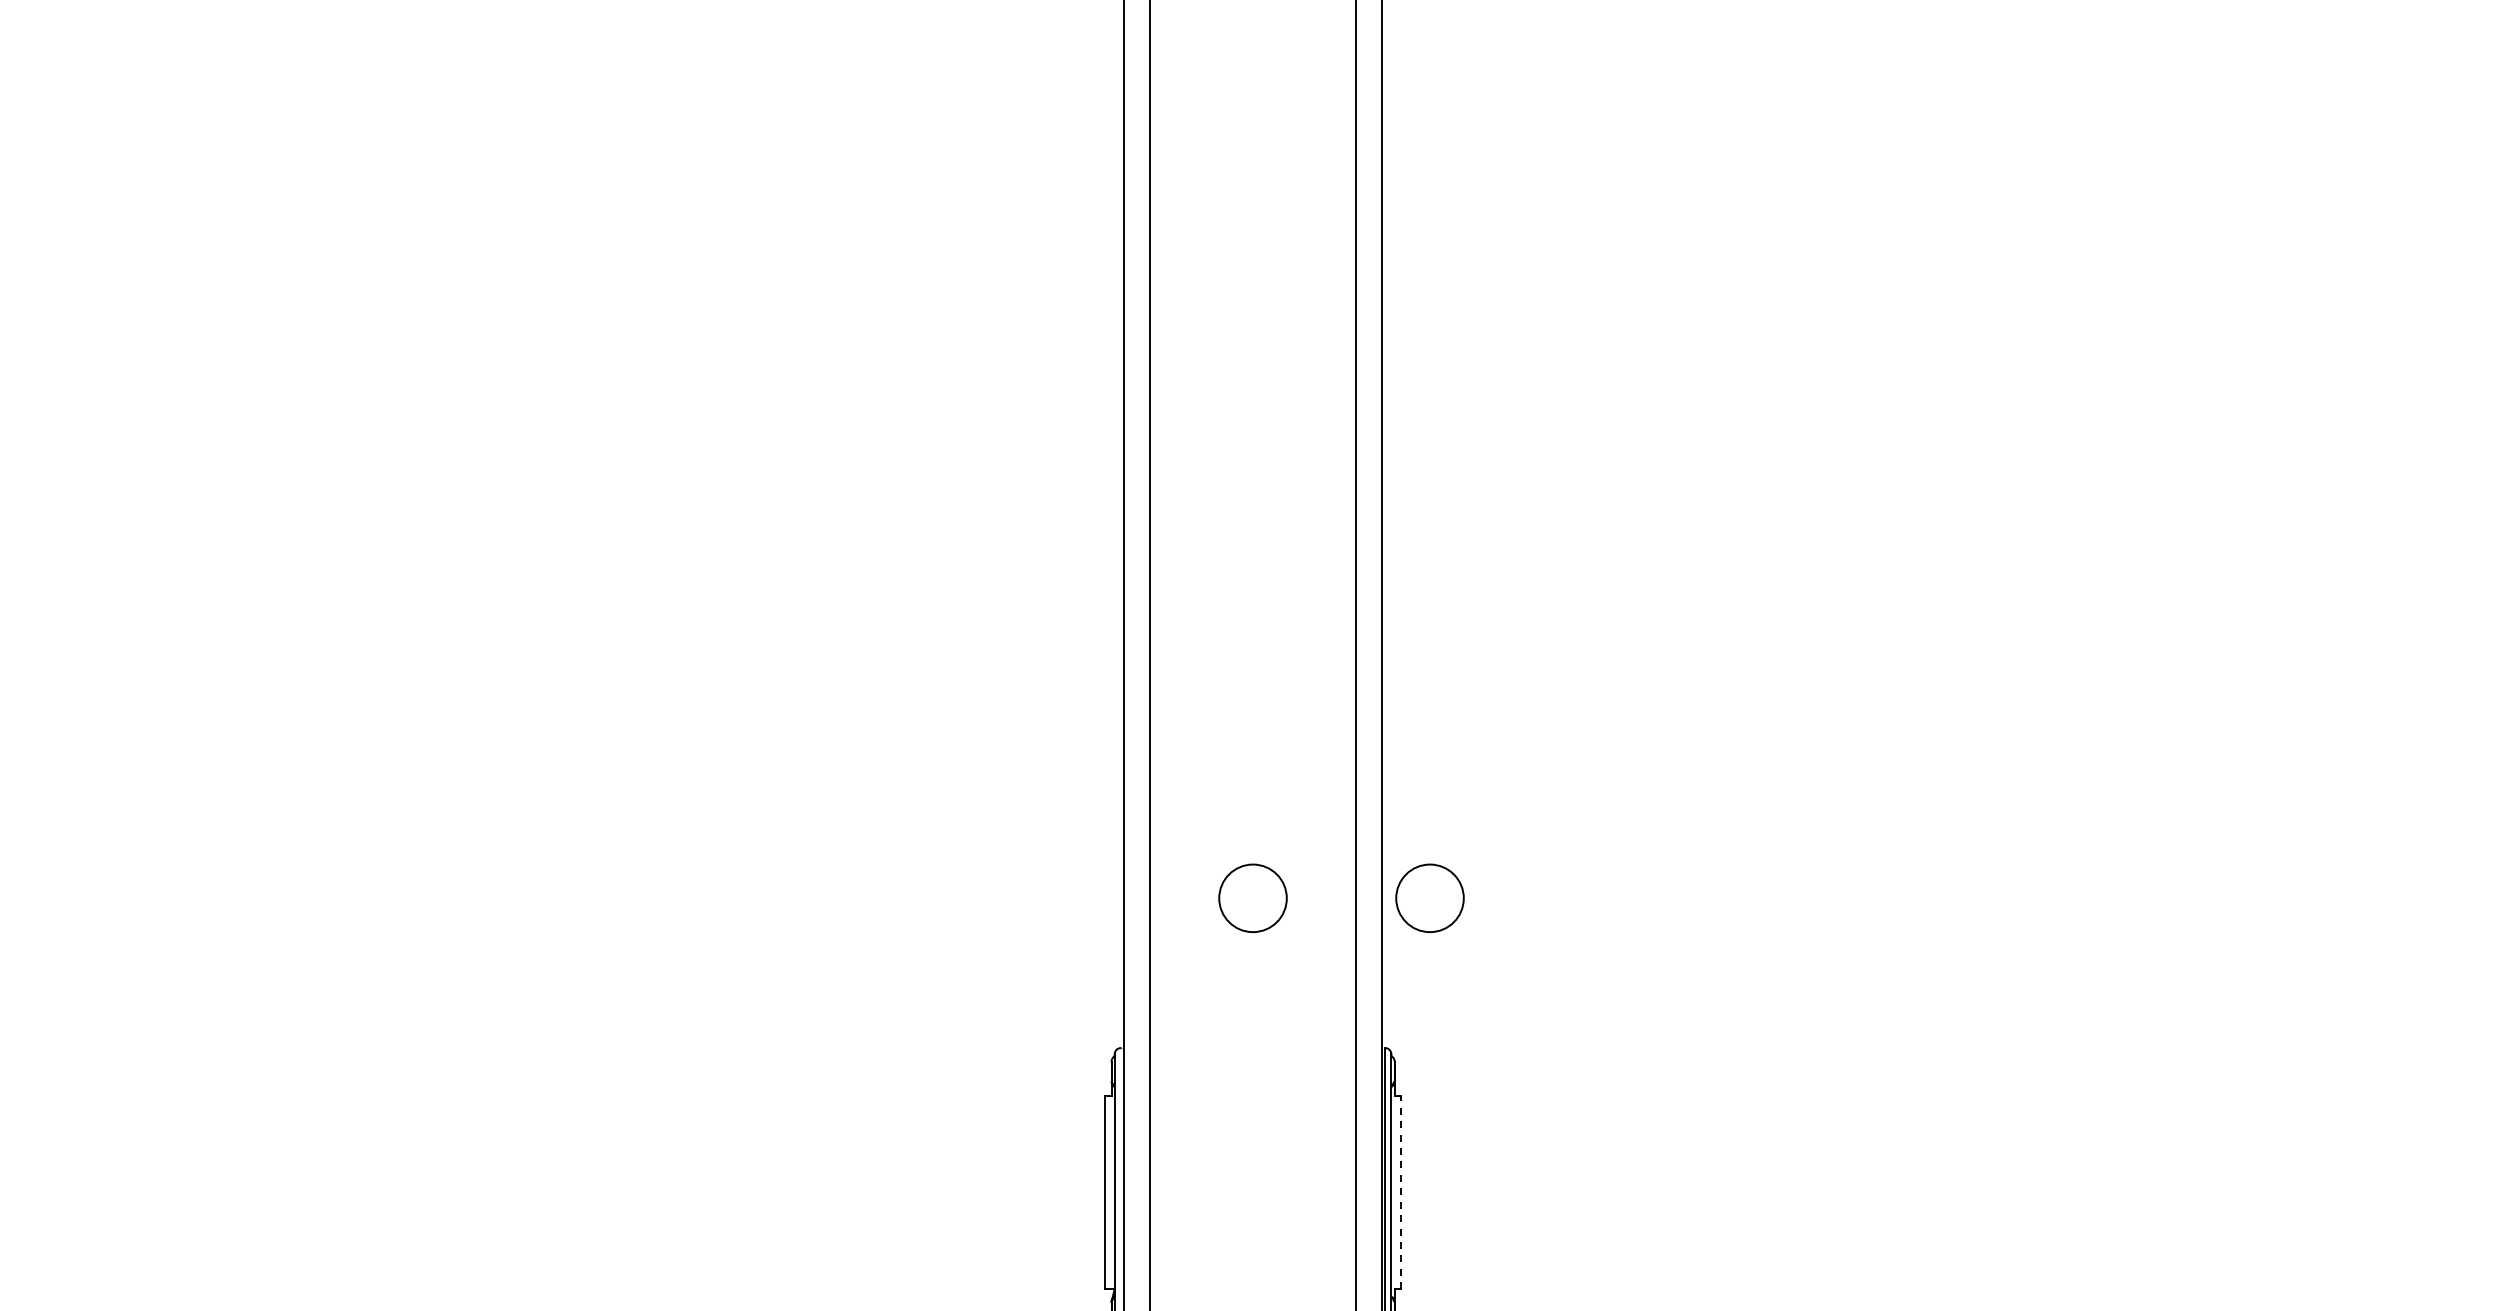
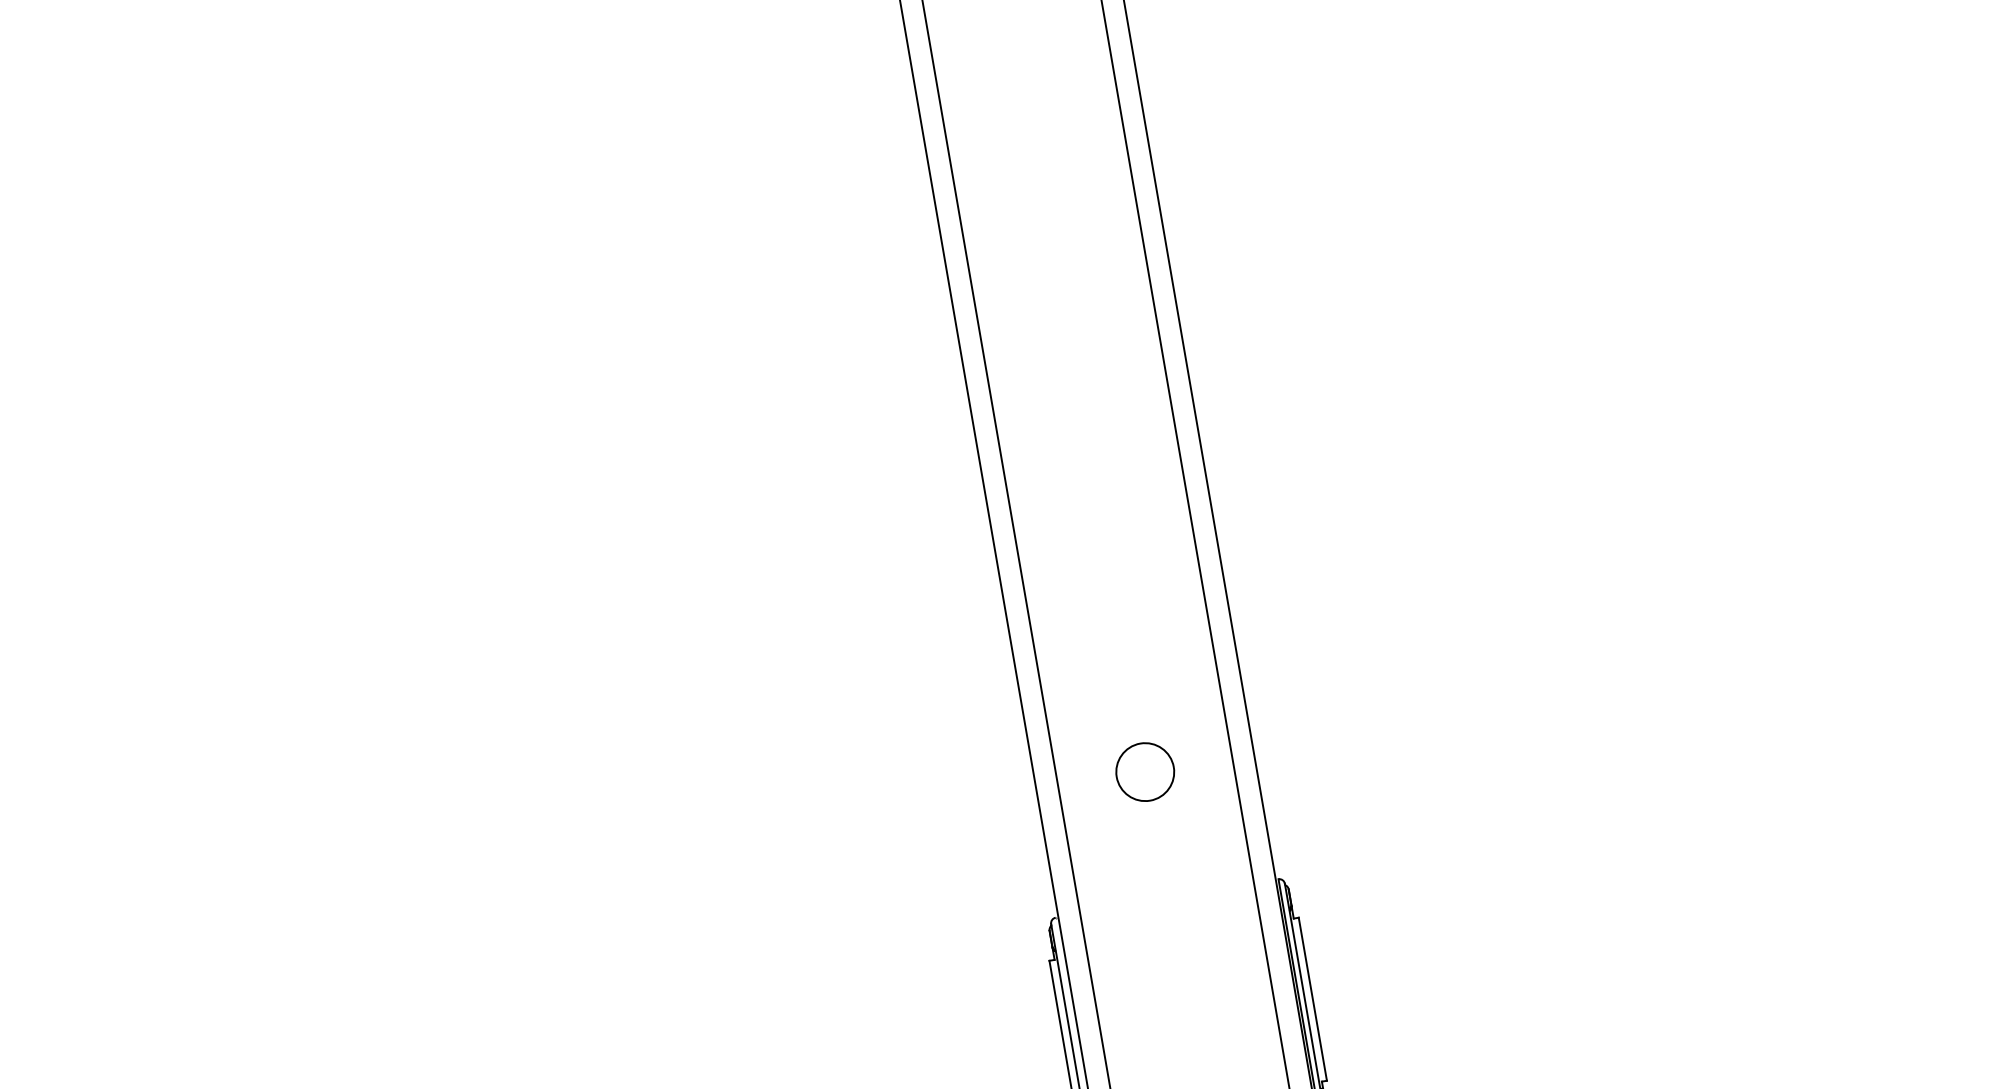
circle: (1429, 897) -> (1294, 745), removed
line: (1400, 1192) -> (1312, 999), dashed -> solid

